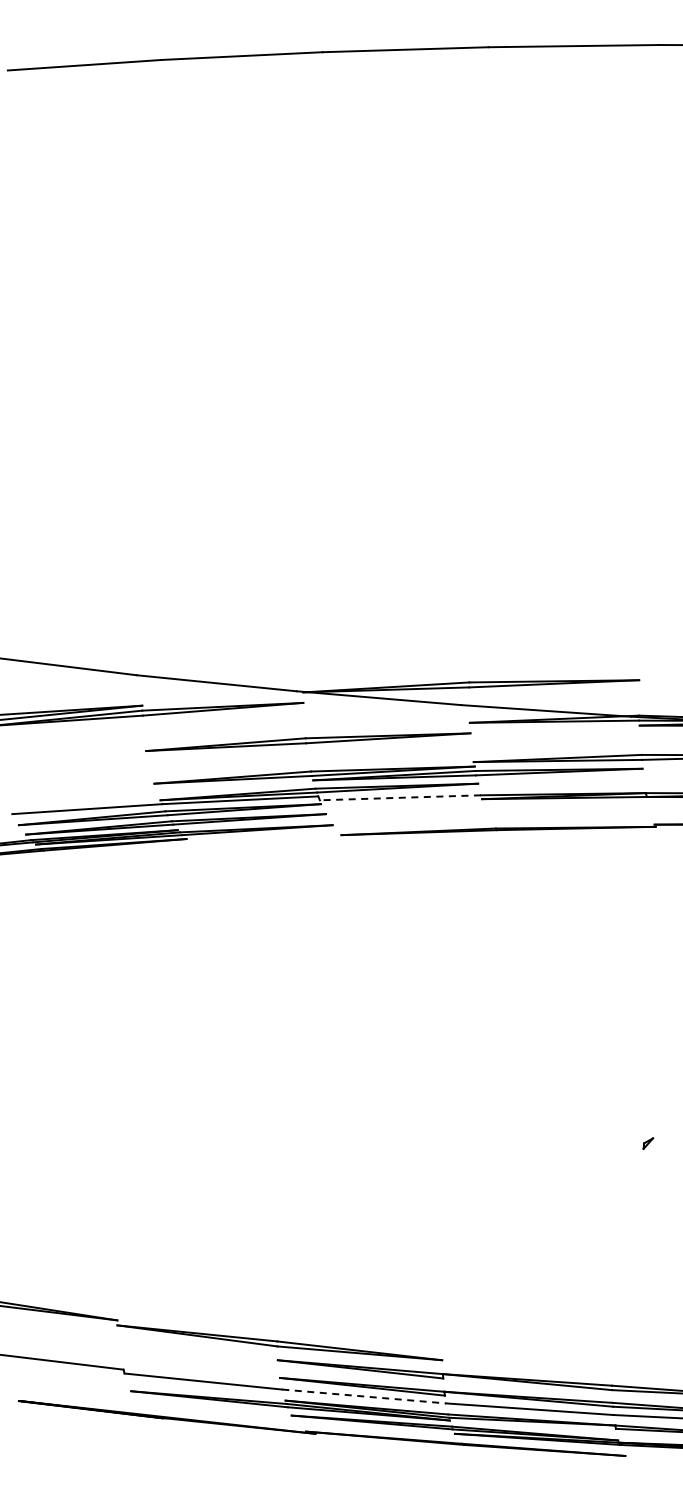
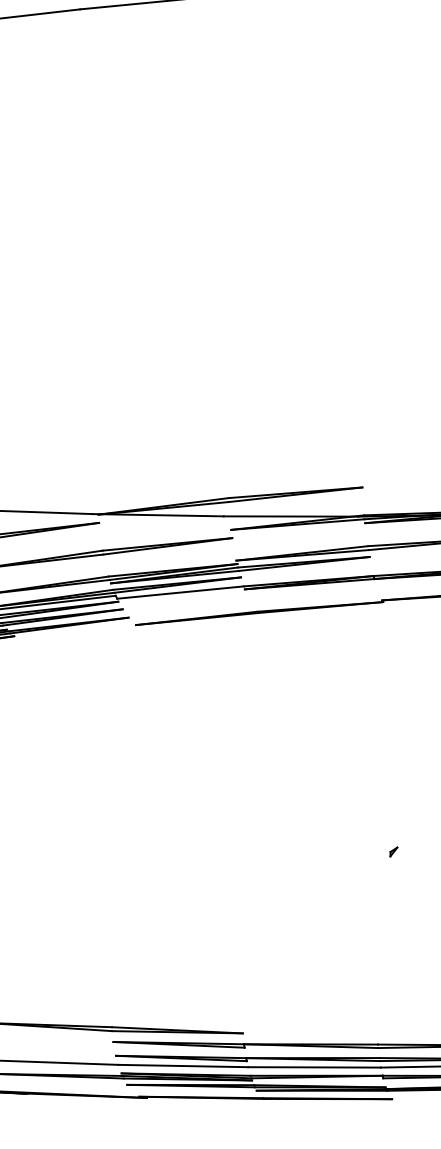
line: (400, 797) -> (180, 592), dashed -> solid
line: (364, 1396) -> (183, 1066), dashed -> solid

